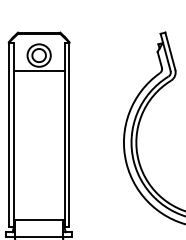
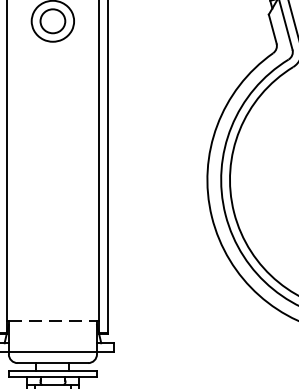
line: (38, 71) -> (51, 50), removed
line: (39, 219) -> (53, 319), solid -> dashed

